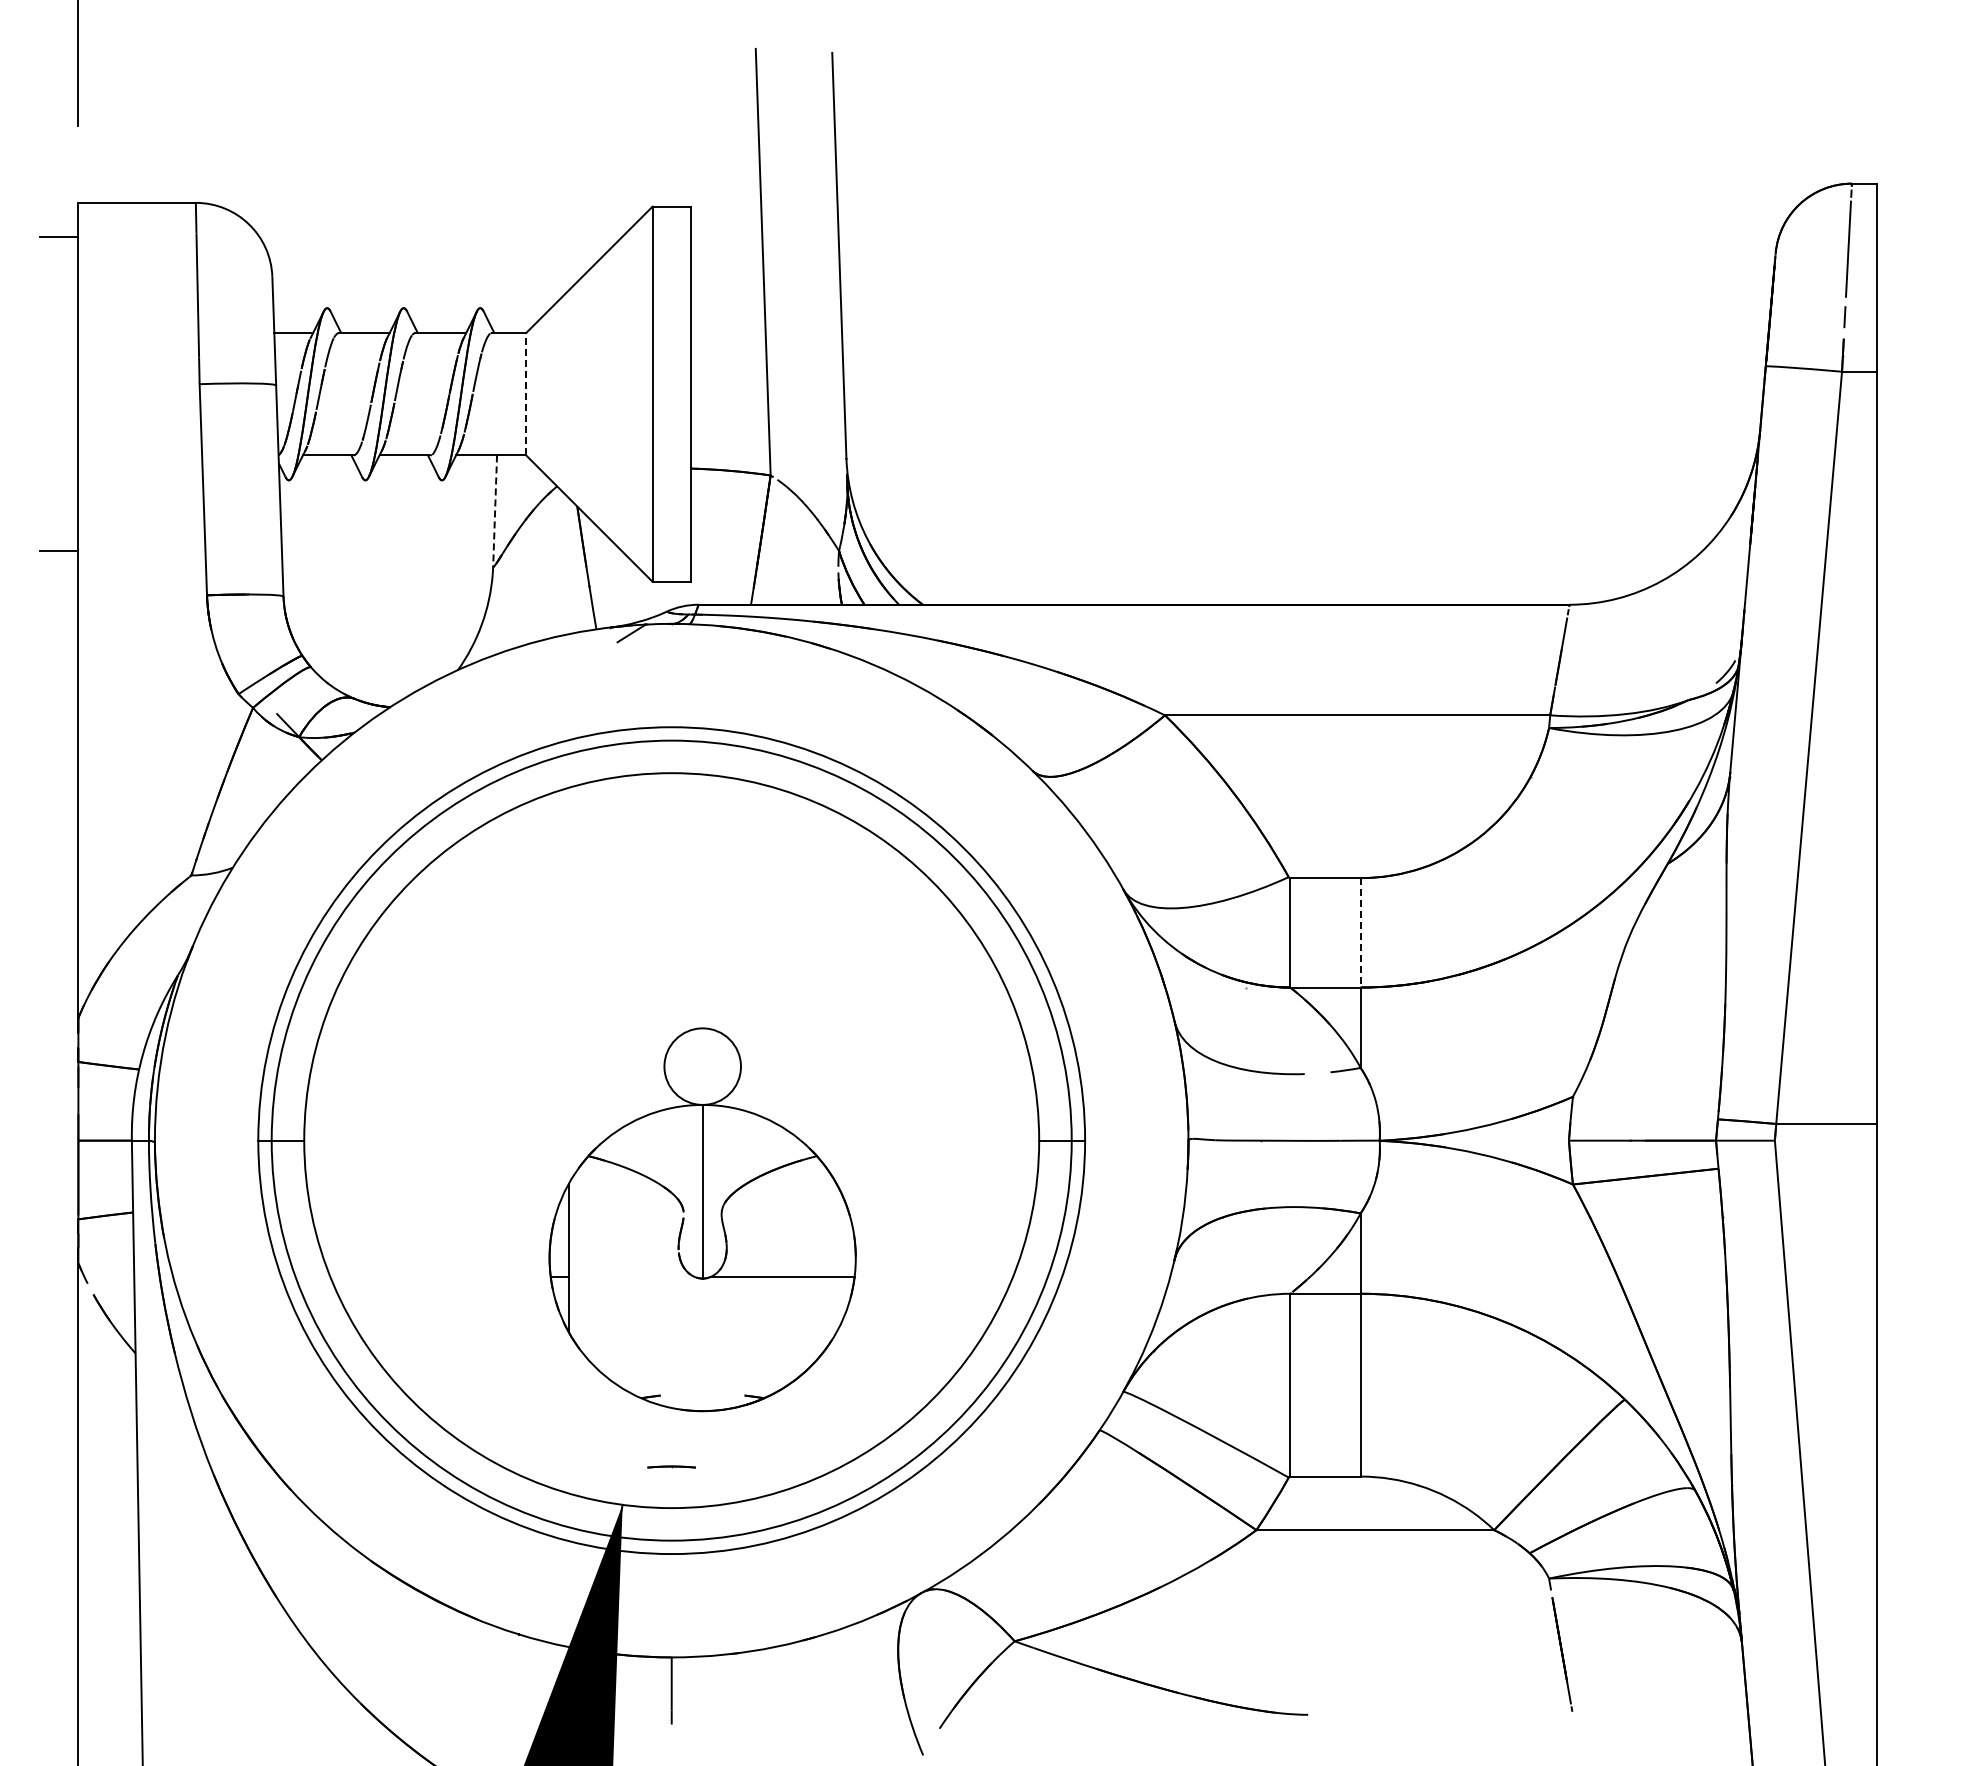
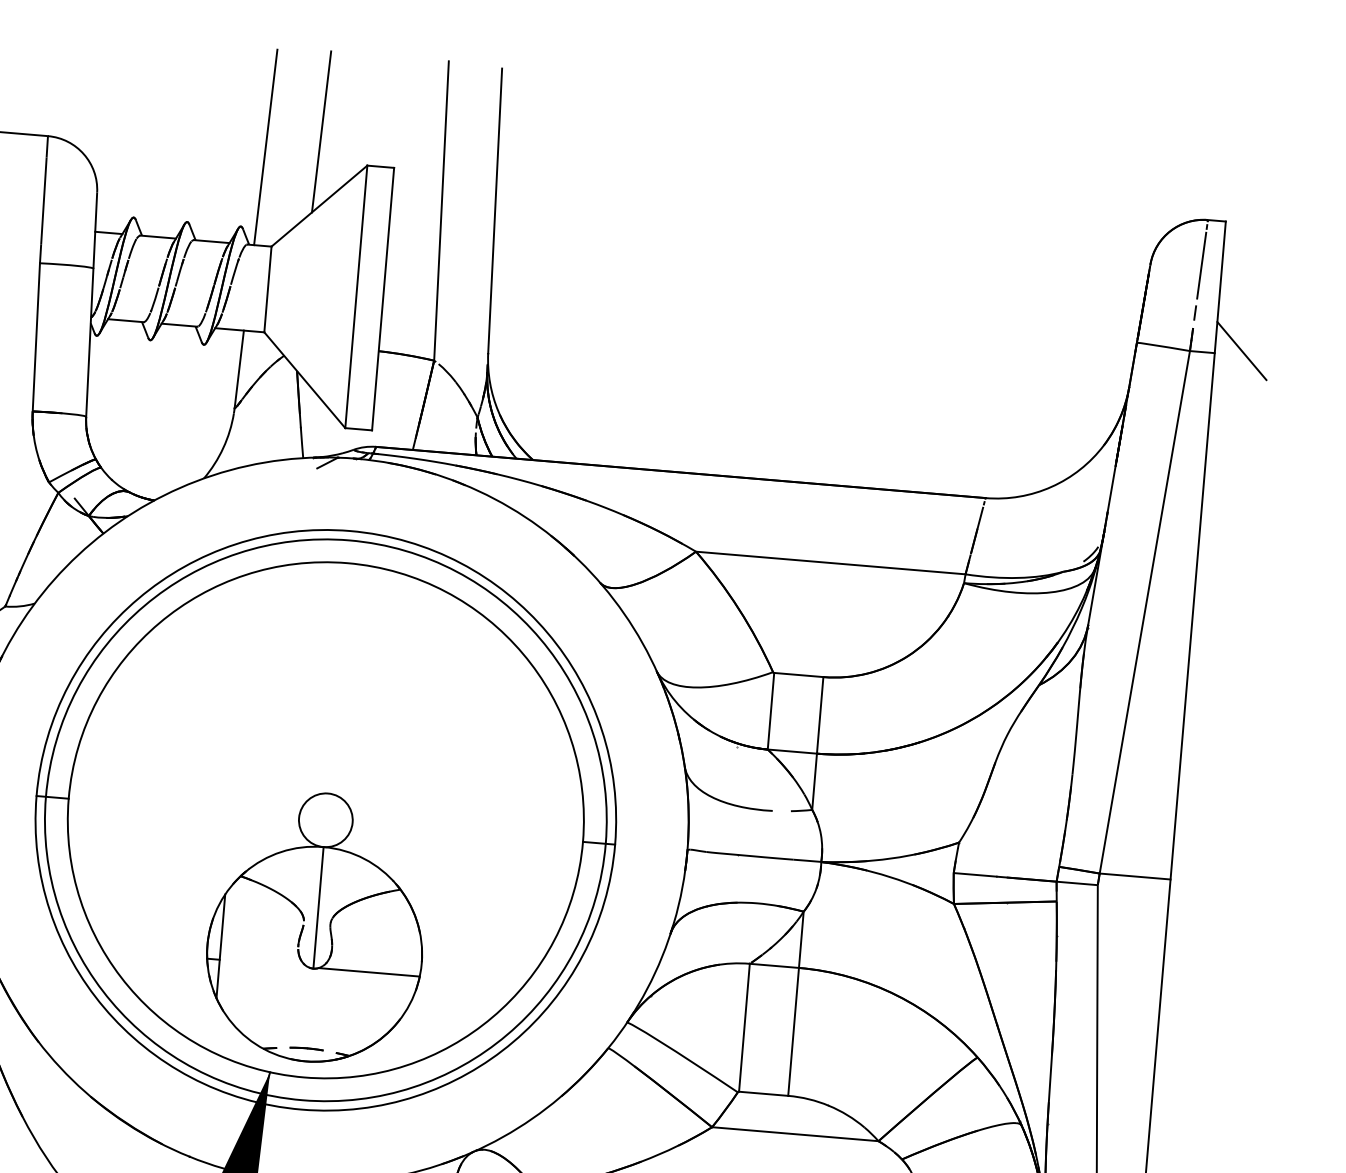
line: (583, 163) -> (321, 131), added
line: (506, 192) -> (265, 147), added
line: (1915, 365) -> (1241, 351), added
line: (526, 393) -> (268, 288), dashed -> solid
line: (495, 511) -> (239, 369), dashed -> solid
line: (1360, 932) -> (820, 715), dashed -> solid
part: (702, 1219) -> (316, 927), moved

